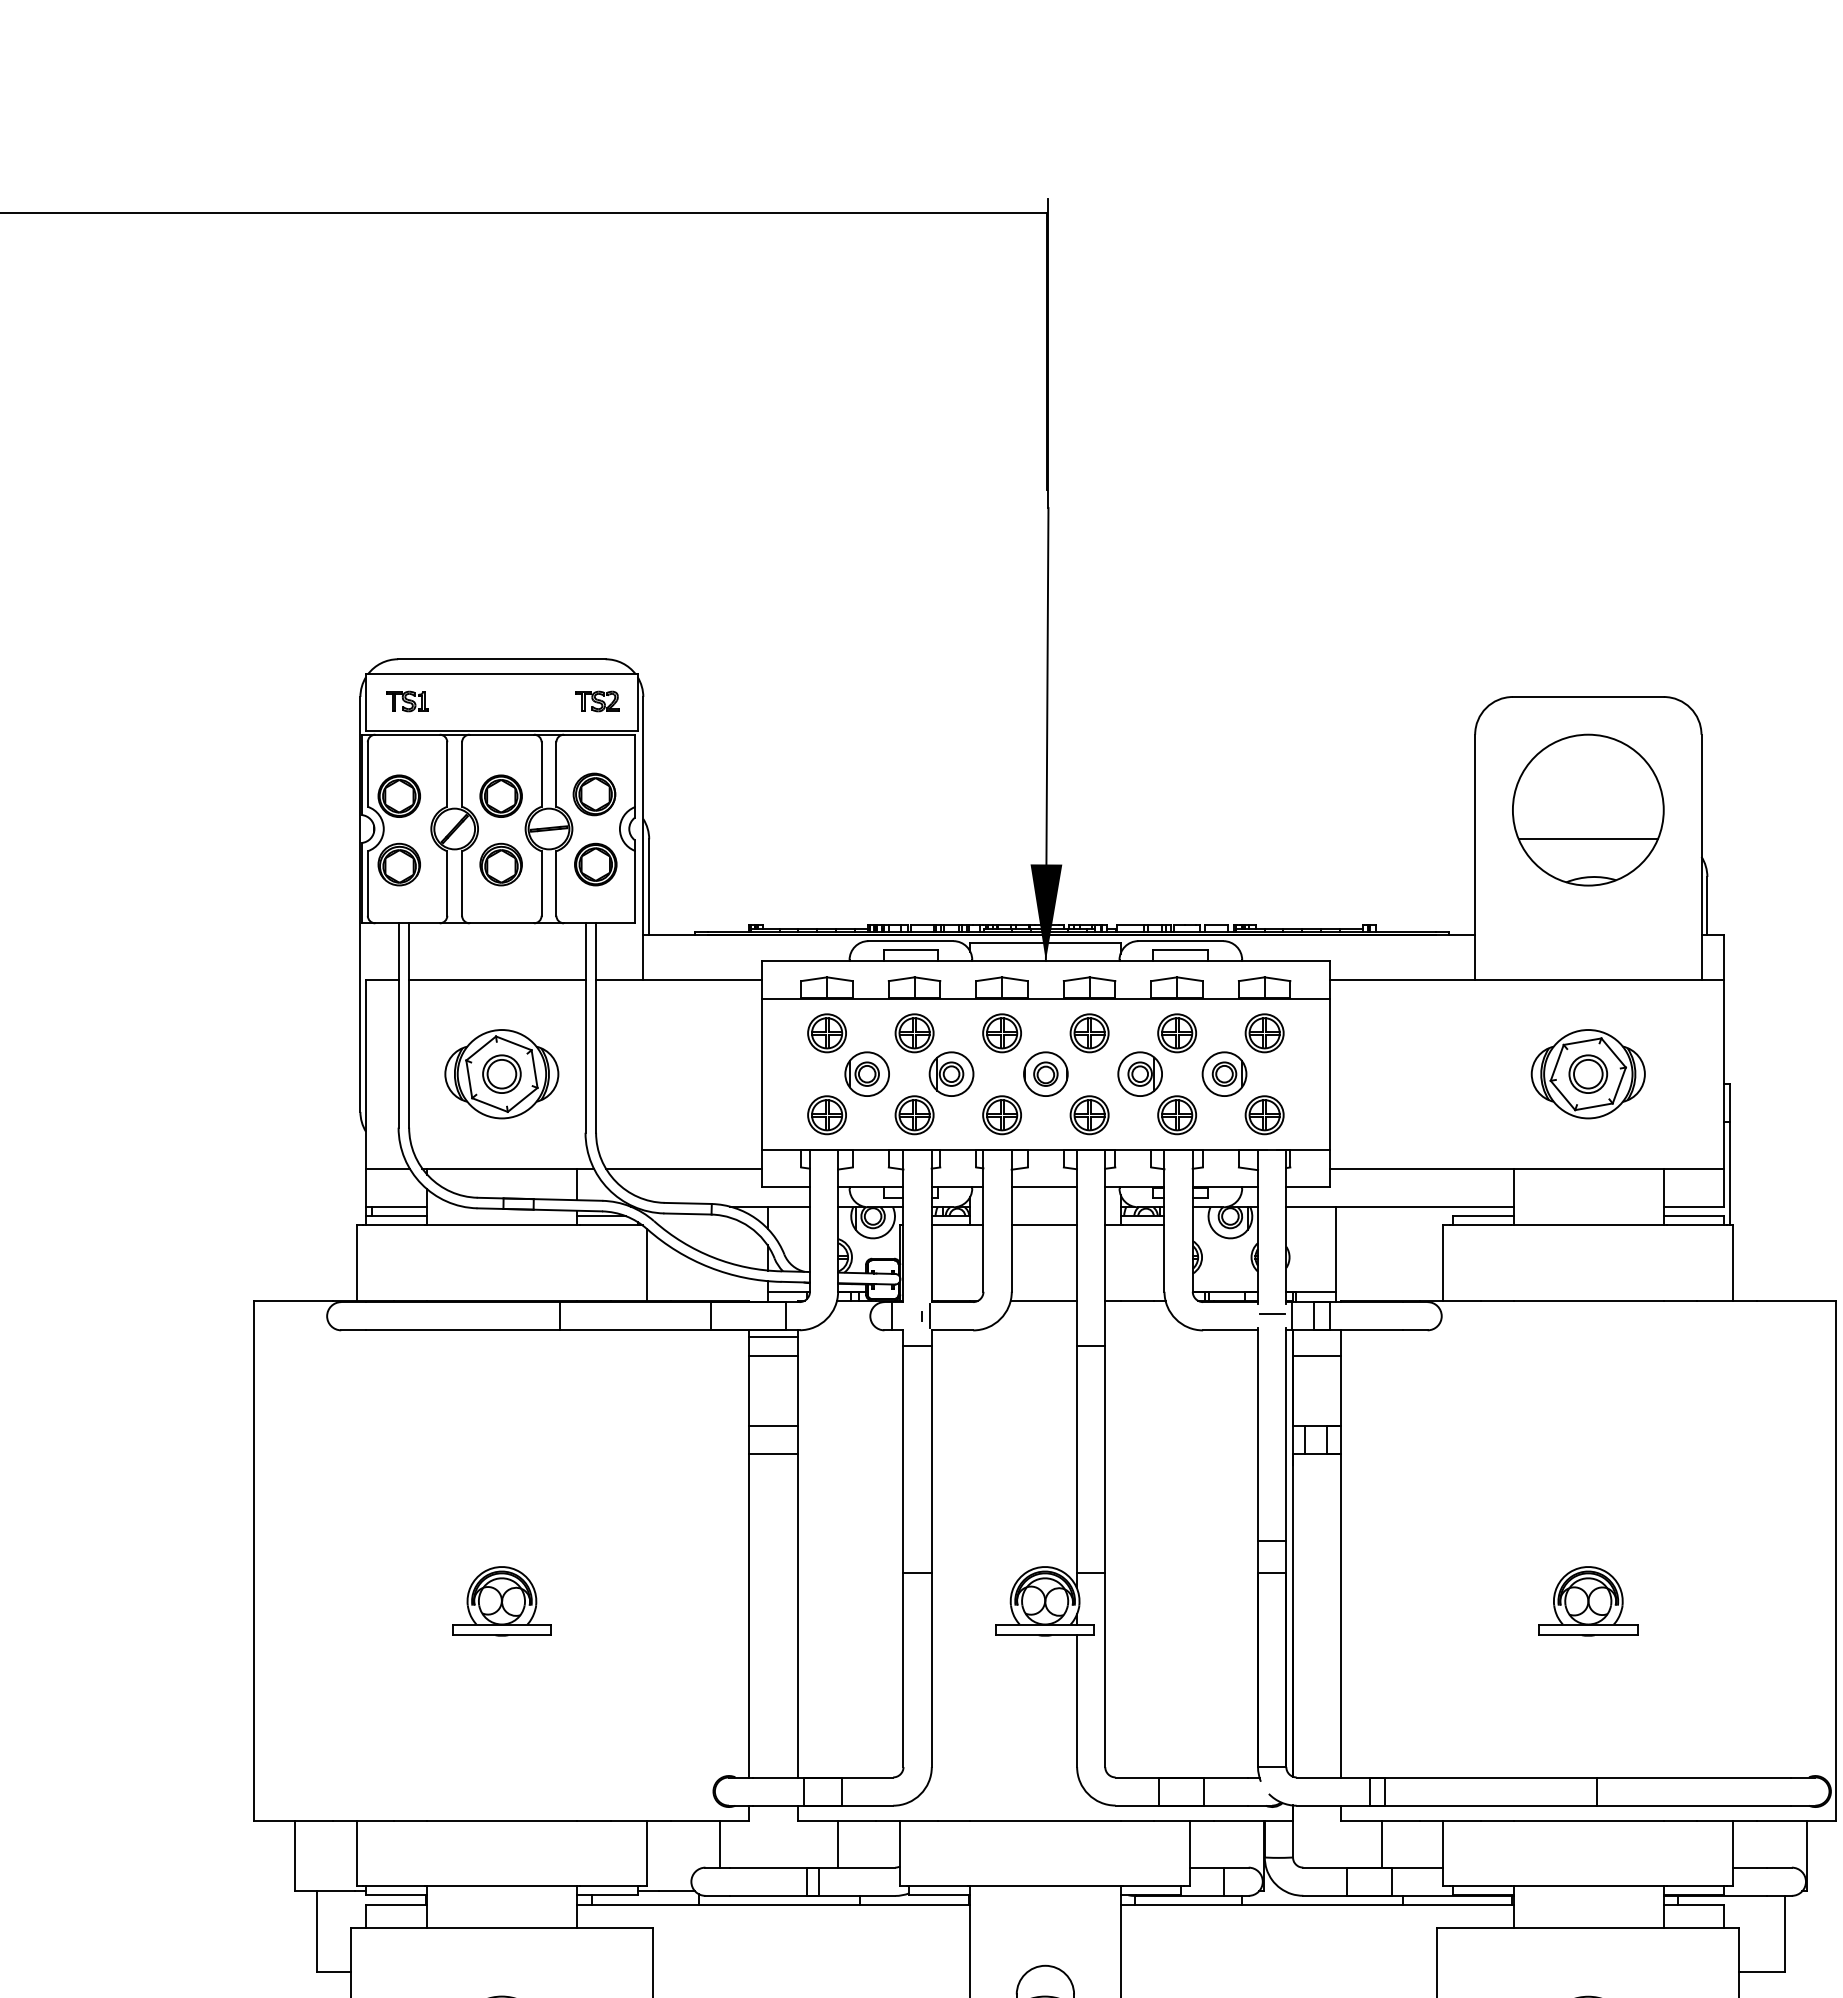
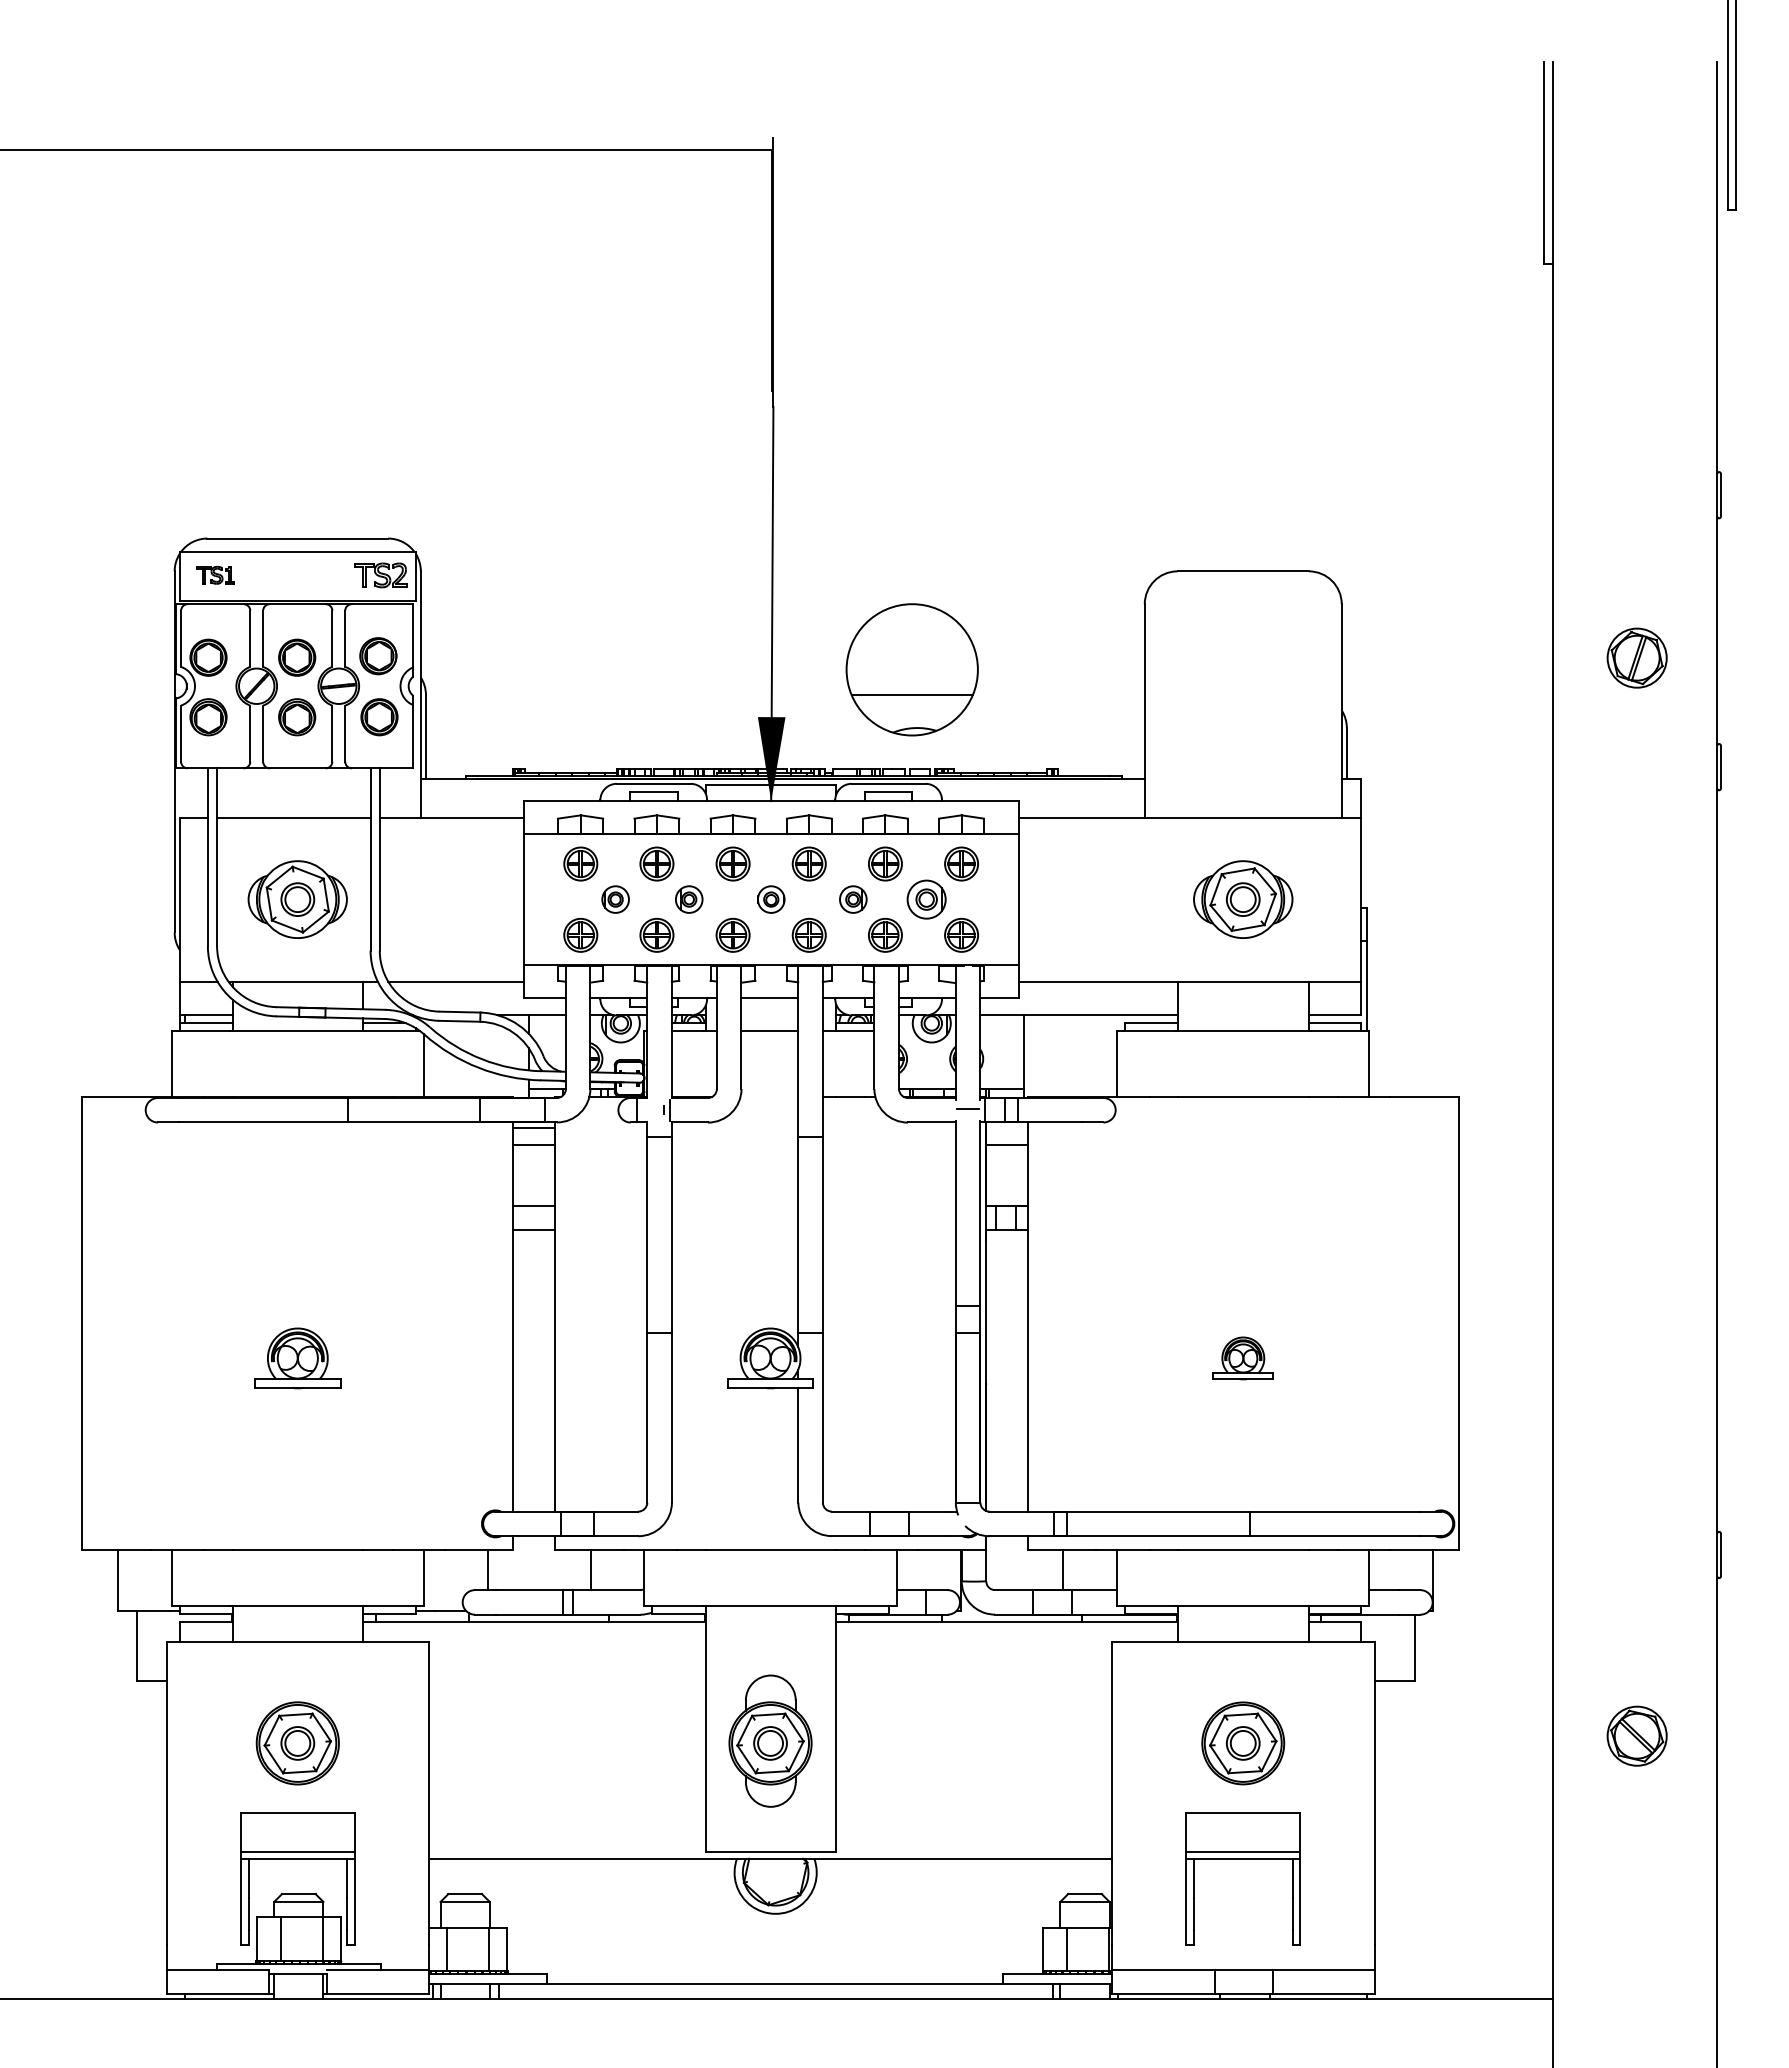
part: (596, 700) -> (380, 574), size x1.4
part: (1587, 809) -> (911, 669), moved
part: (866, 1074) -> (615, 899), size x0.7
part: (952, 1074) -> (689, 899), size x0.7
part: (1046, 1074) -> (771, 899), size x0.7
part: (1140, 1074) -> (853, 899), size x0.7
line: (1043, 1300) -> (769, 1096), removed
part: (1588, 1601) -> (1243, 1358), size x0.7

